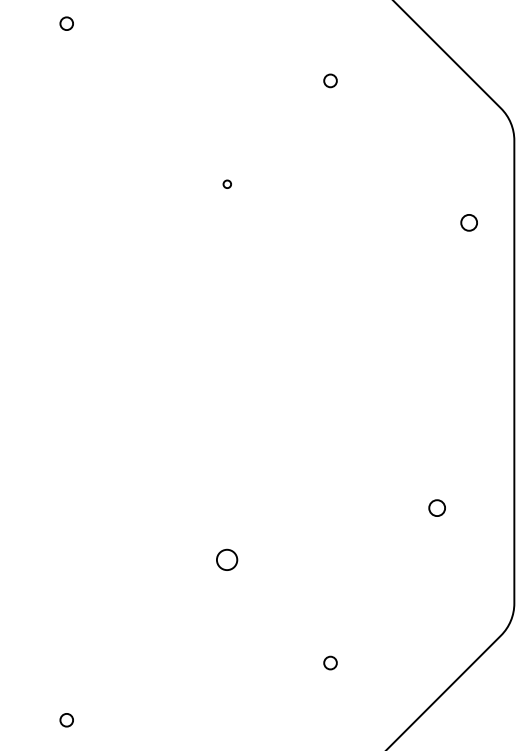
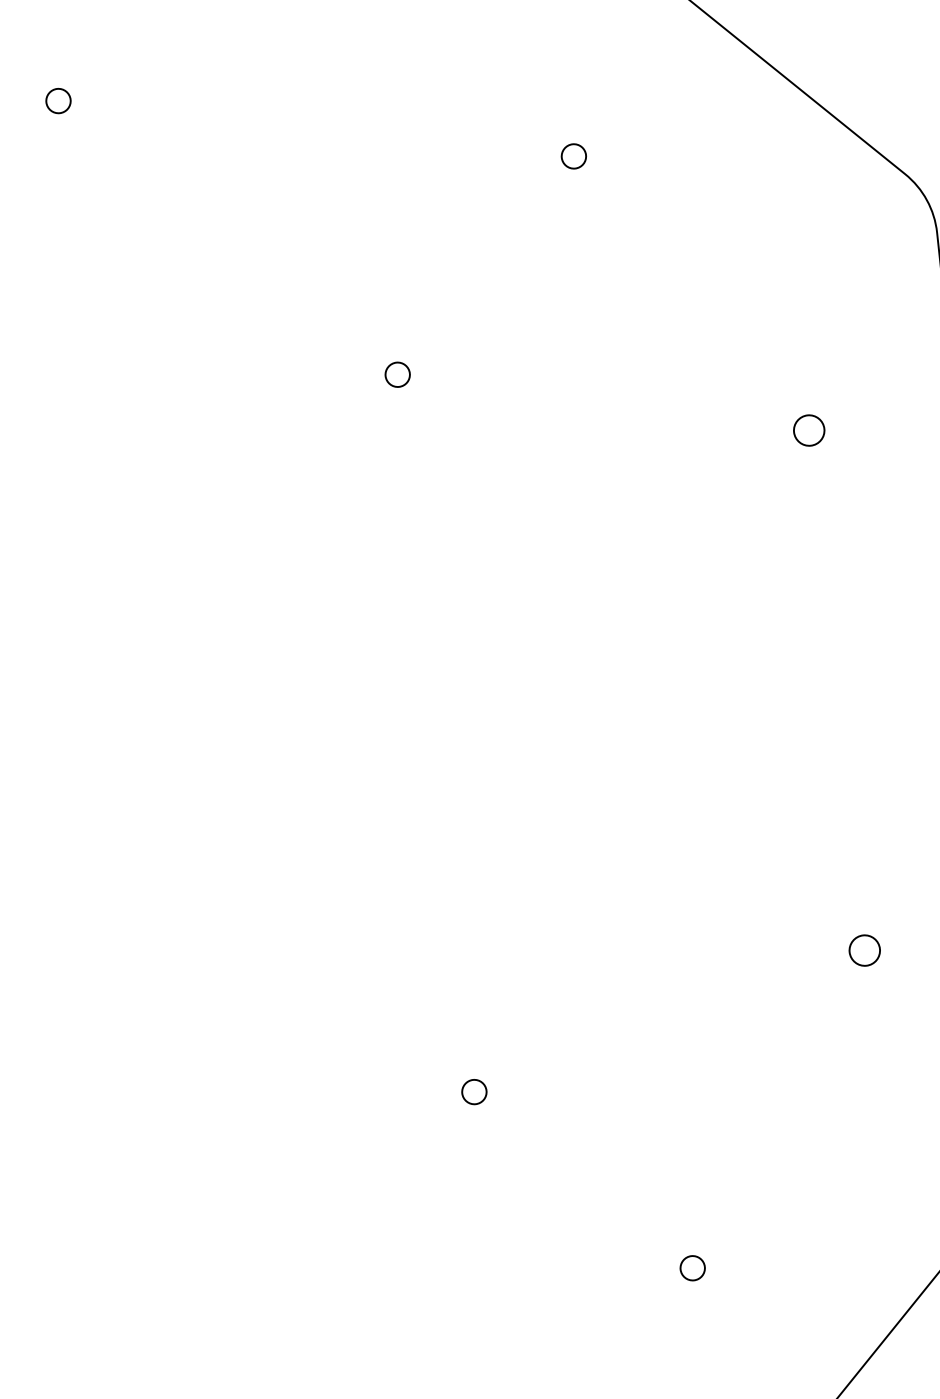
circle: (227, 184) -> (398, 375), size x1.67
circle: (468, 222) -> (807, 430), moved
circle: (227, 559) -> (474, 1091), size x0.62

